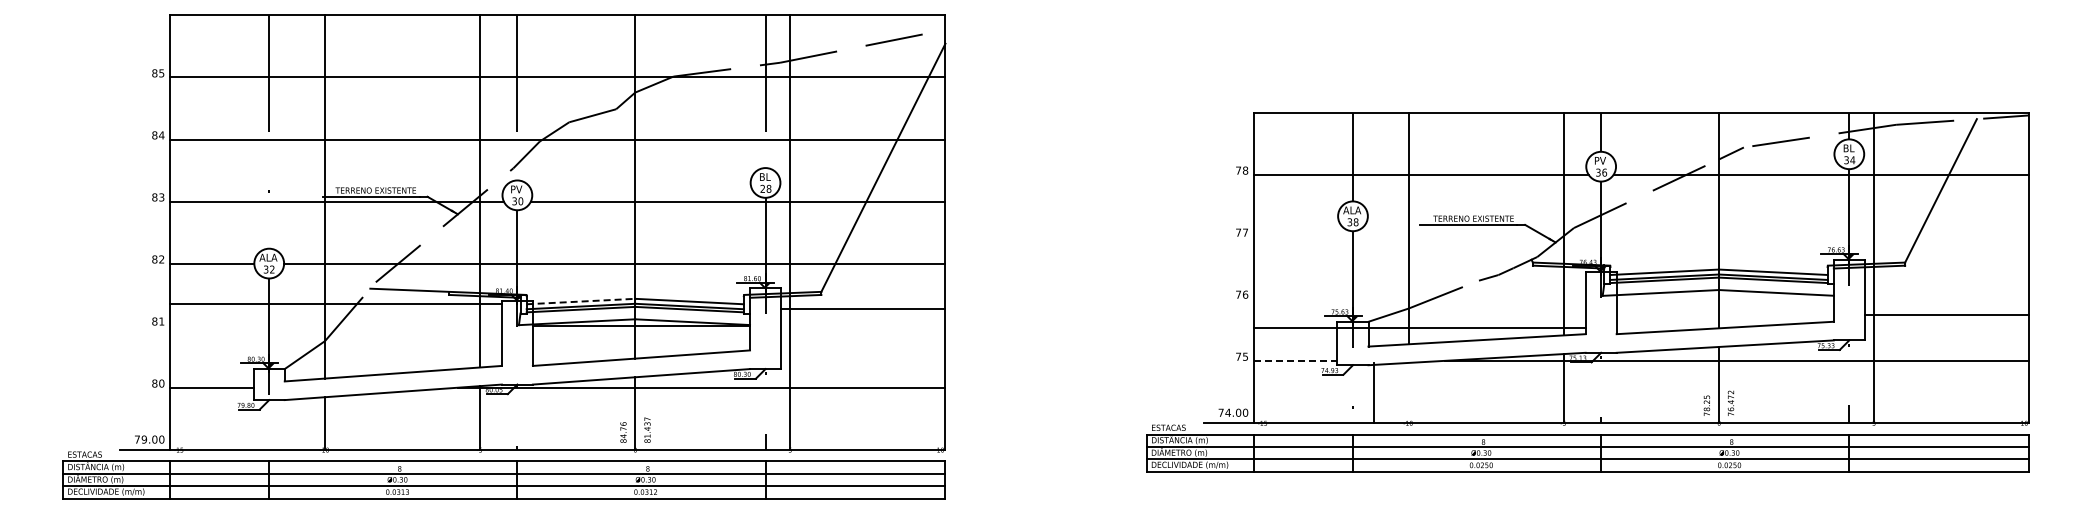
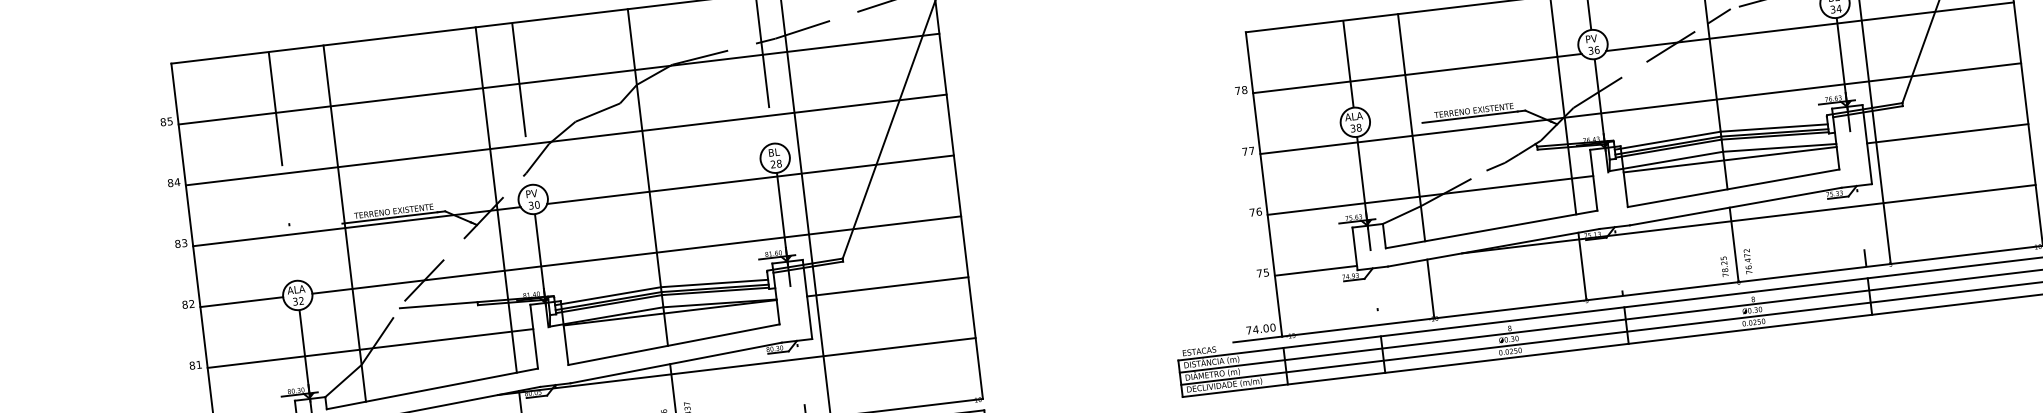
line: (1641, 236) -> (1640, 108), added
line: (1724, 298) -> (1729, 159), added
line: (581, 301) -> (608, 296), dashed -> solid
line: (335, 303) -> (370, 348), moved
line: (863, 308) -> (887, 286), moved
line: (1946, 314) -> (1947, 133), moved
line: (1419, 327) -> (1430, 195), moved
line: (1295, 360) -> (1315, 270), dashed -> solid
line: (1373, 392) -> (1430, 288), moved

